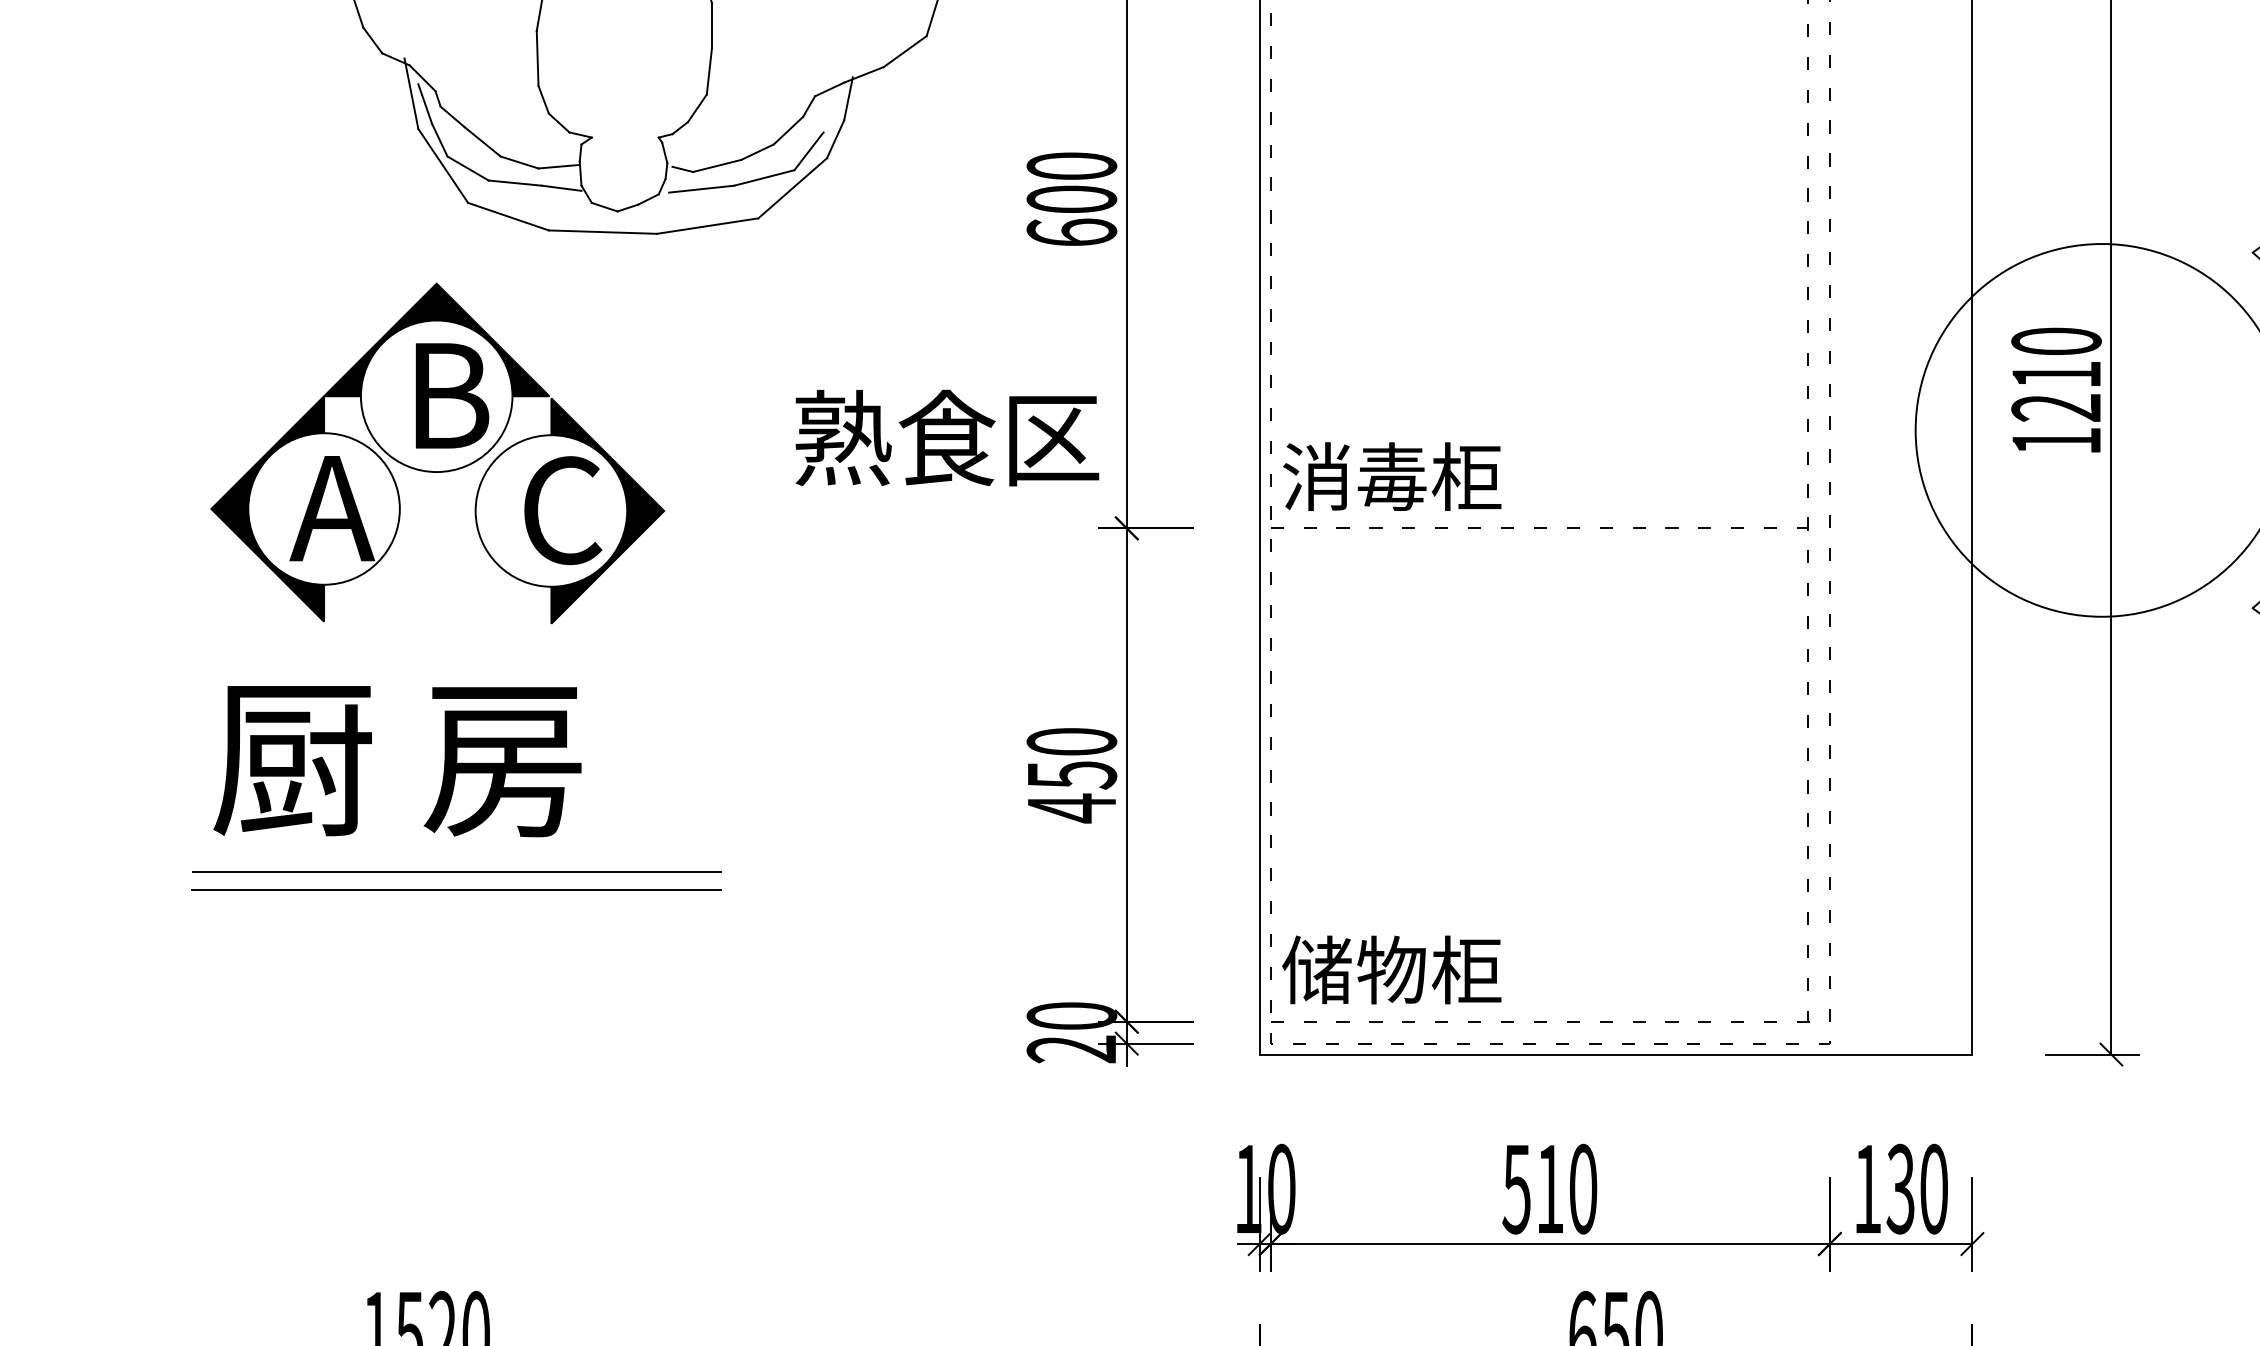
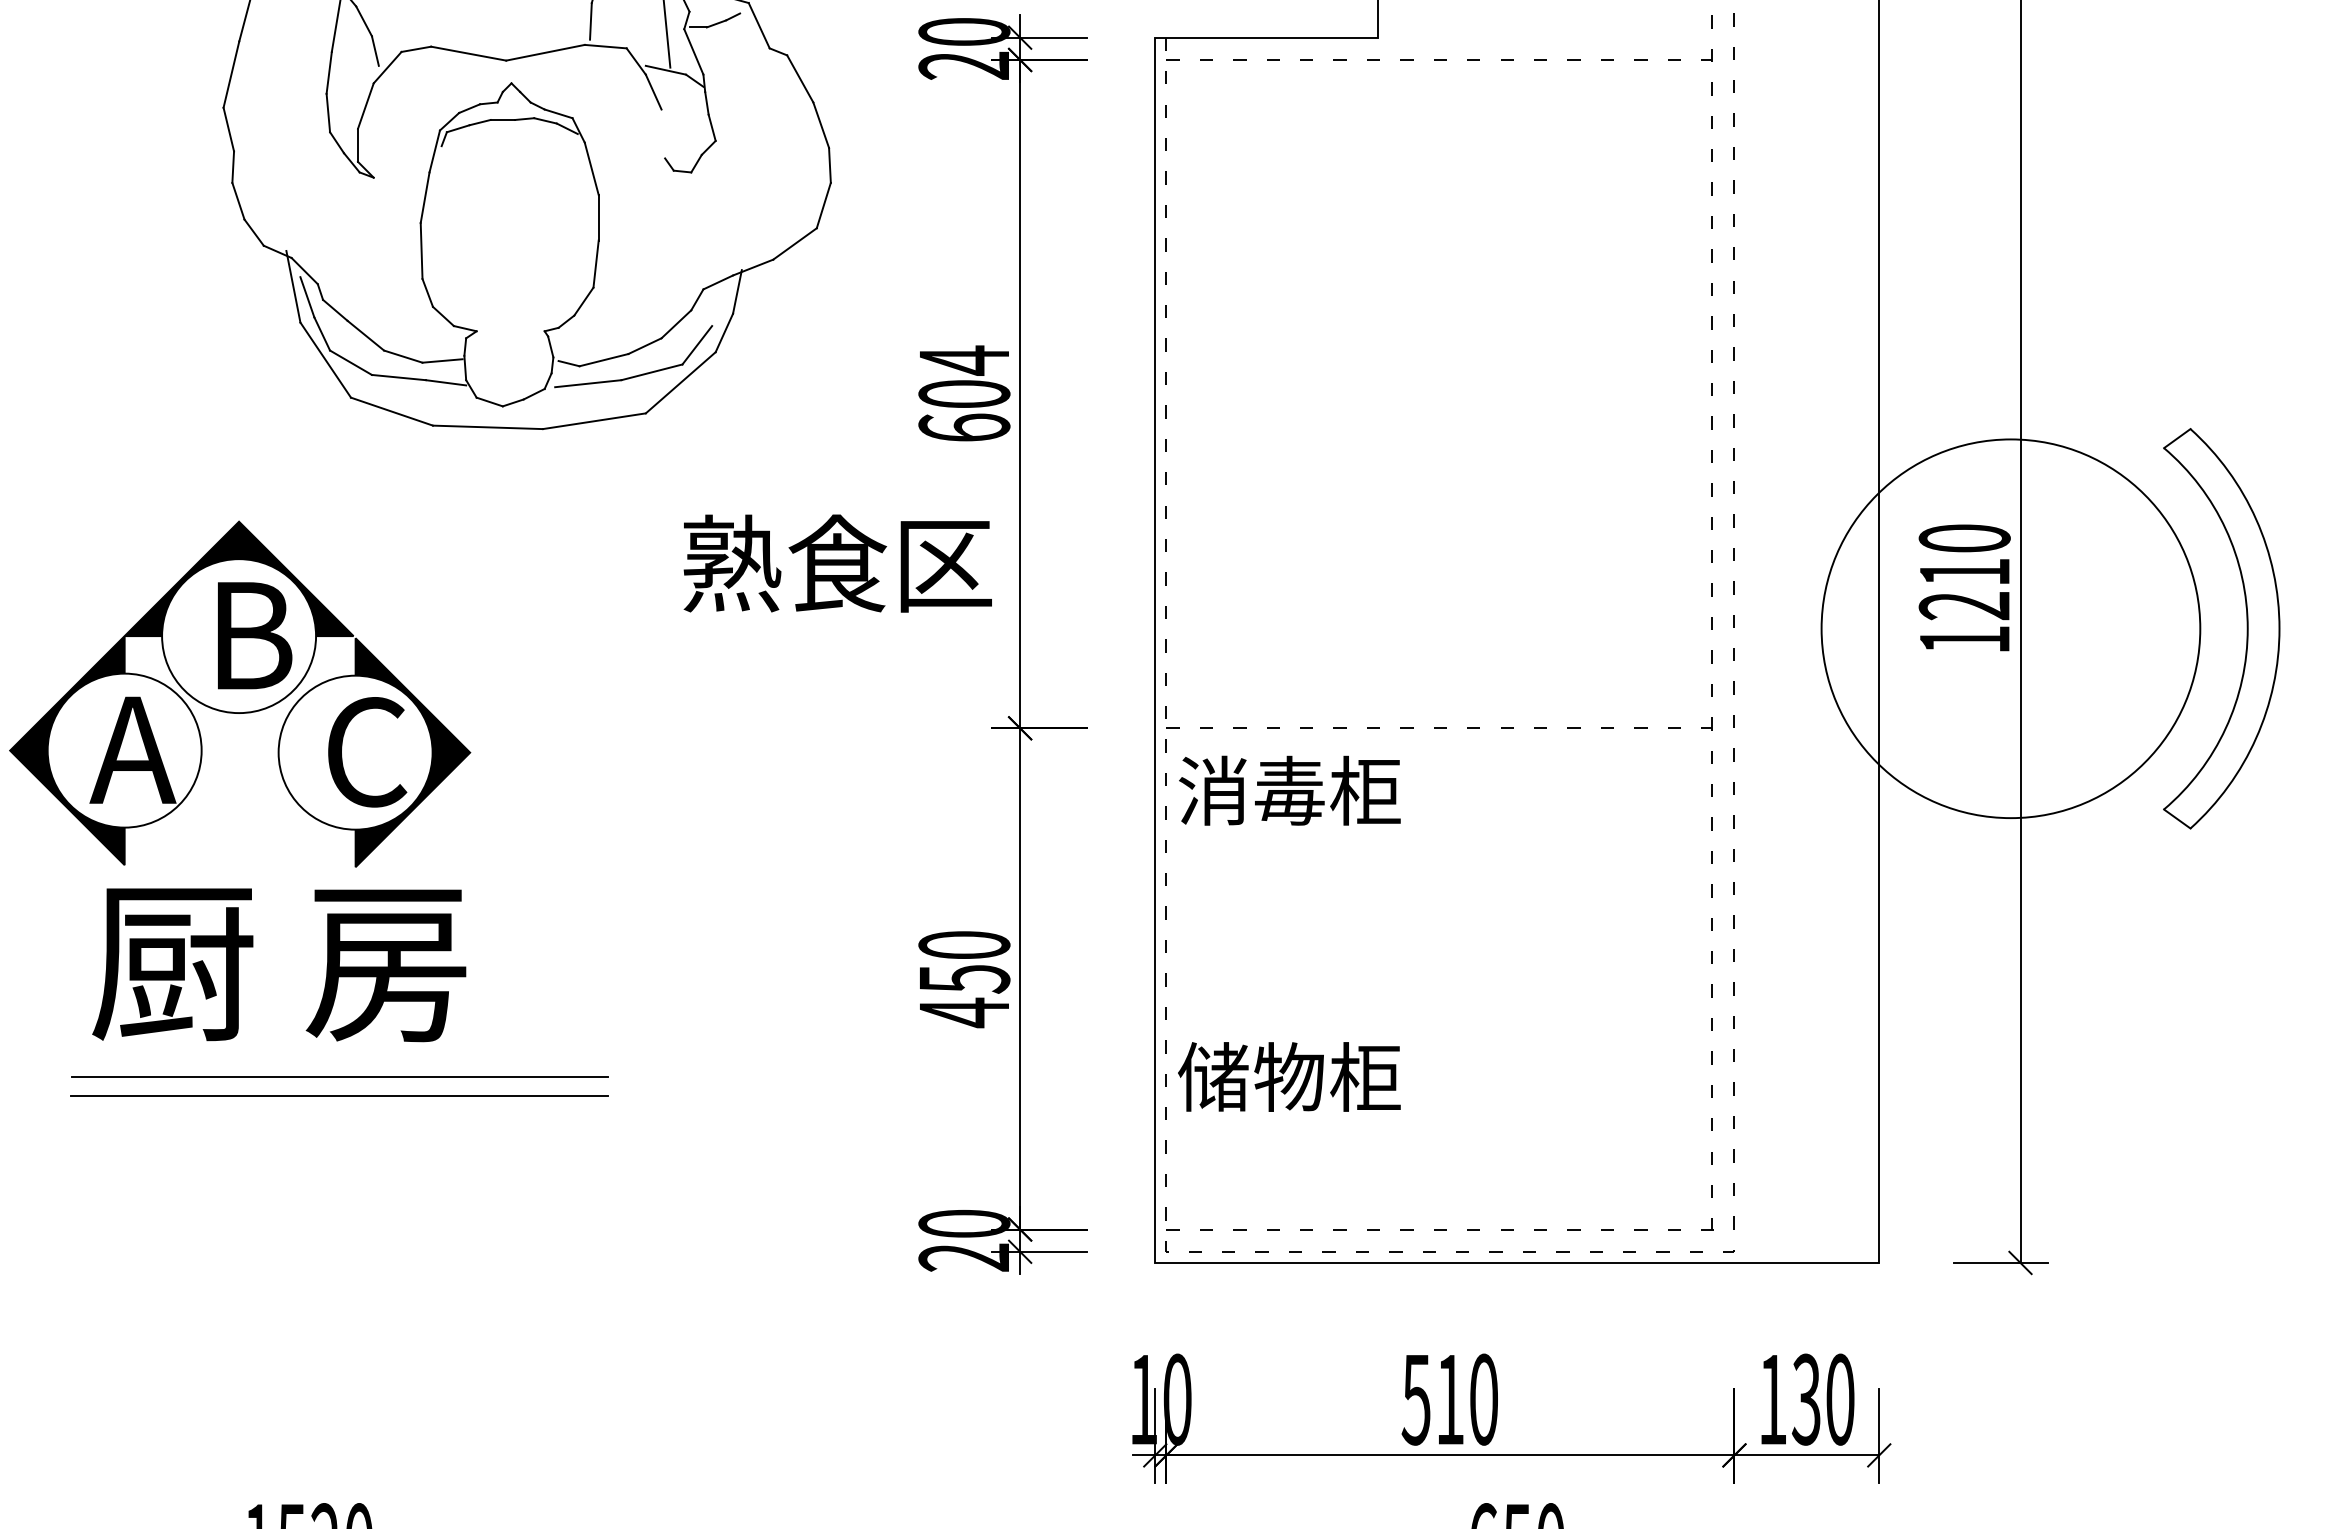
text: (1072, 166) -> (964, 360), 600 -> 604
text: (946, 437) -> (837, 563), moved
part: (438, 452) -> (240, 693), moved
text: (1391, 476) -> (1289, 790), moved
text: (1391, 969) -> (1289, 1076), moved

